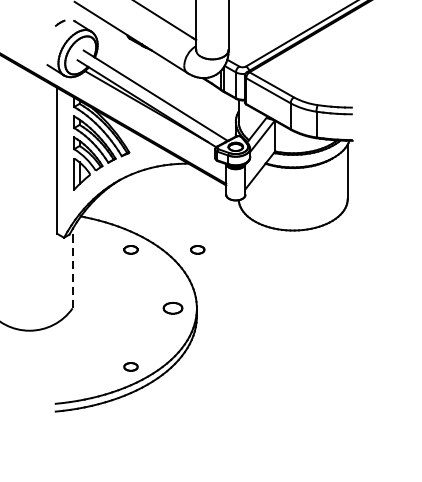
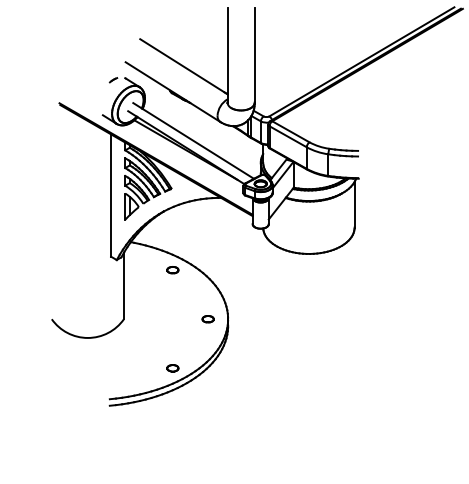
part: (197, 250) -> (228, 270), removed
line: (72, 268) -> (123, 285), dashed -> solid
part: (172, 308) -> (207, 319), size x0.71

